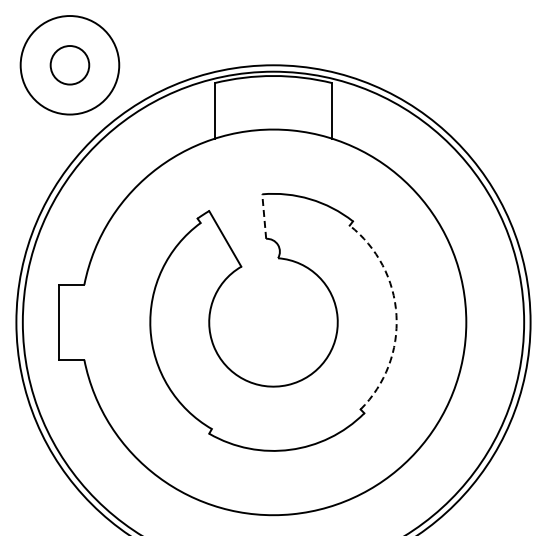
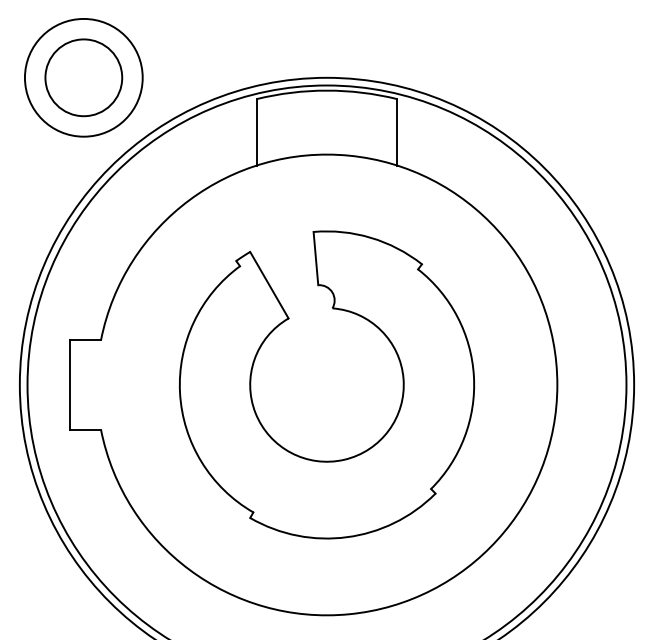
circle: (69, 65) -> (83, 78), size x1.67
line: (264, 216) -> (316, 258), dashed -> solid
arc: (396, 315) -> (473, 376), dashed -> solid

